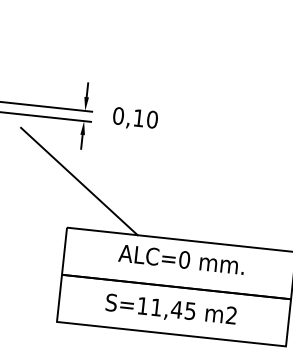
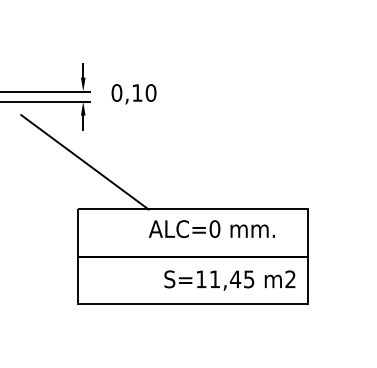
text: (181, 259) -> (211, 229), moved
text: (170, 310) -> (229, 280), moved

